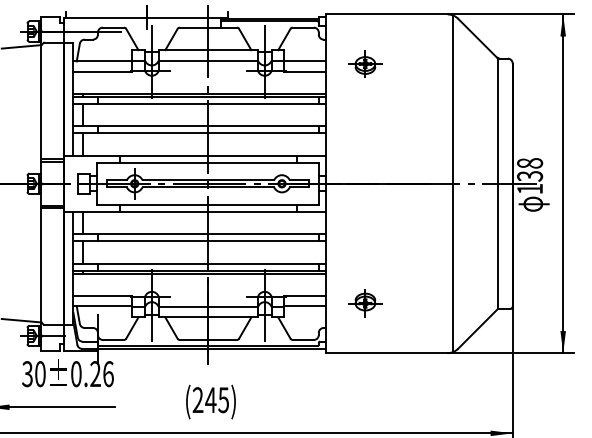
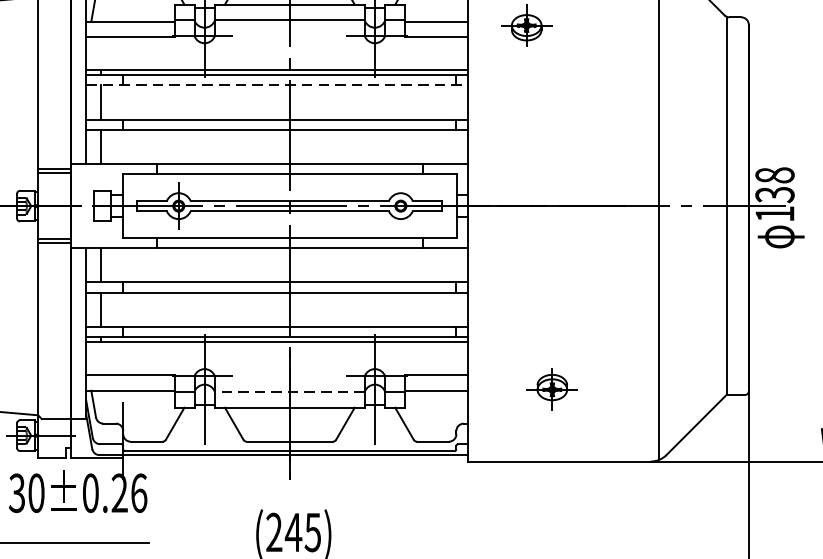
line: (200, 103) -> (277, 85), solid -> dashed
part: (365, 303) -> (552, 389), moved
line: (208, 307) -> (290, 392), solid -> dashed

